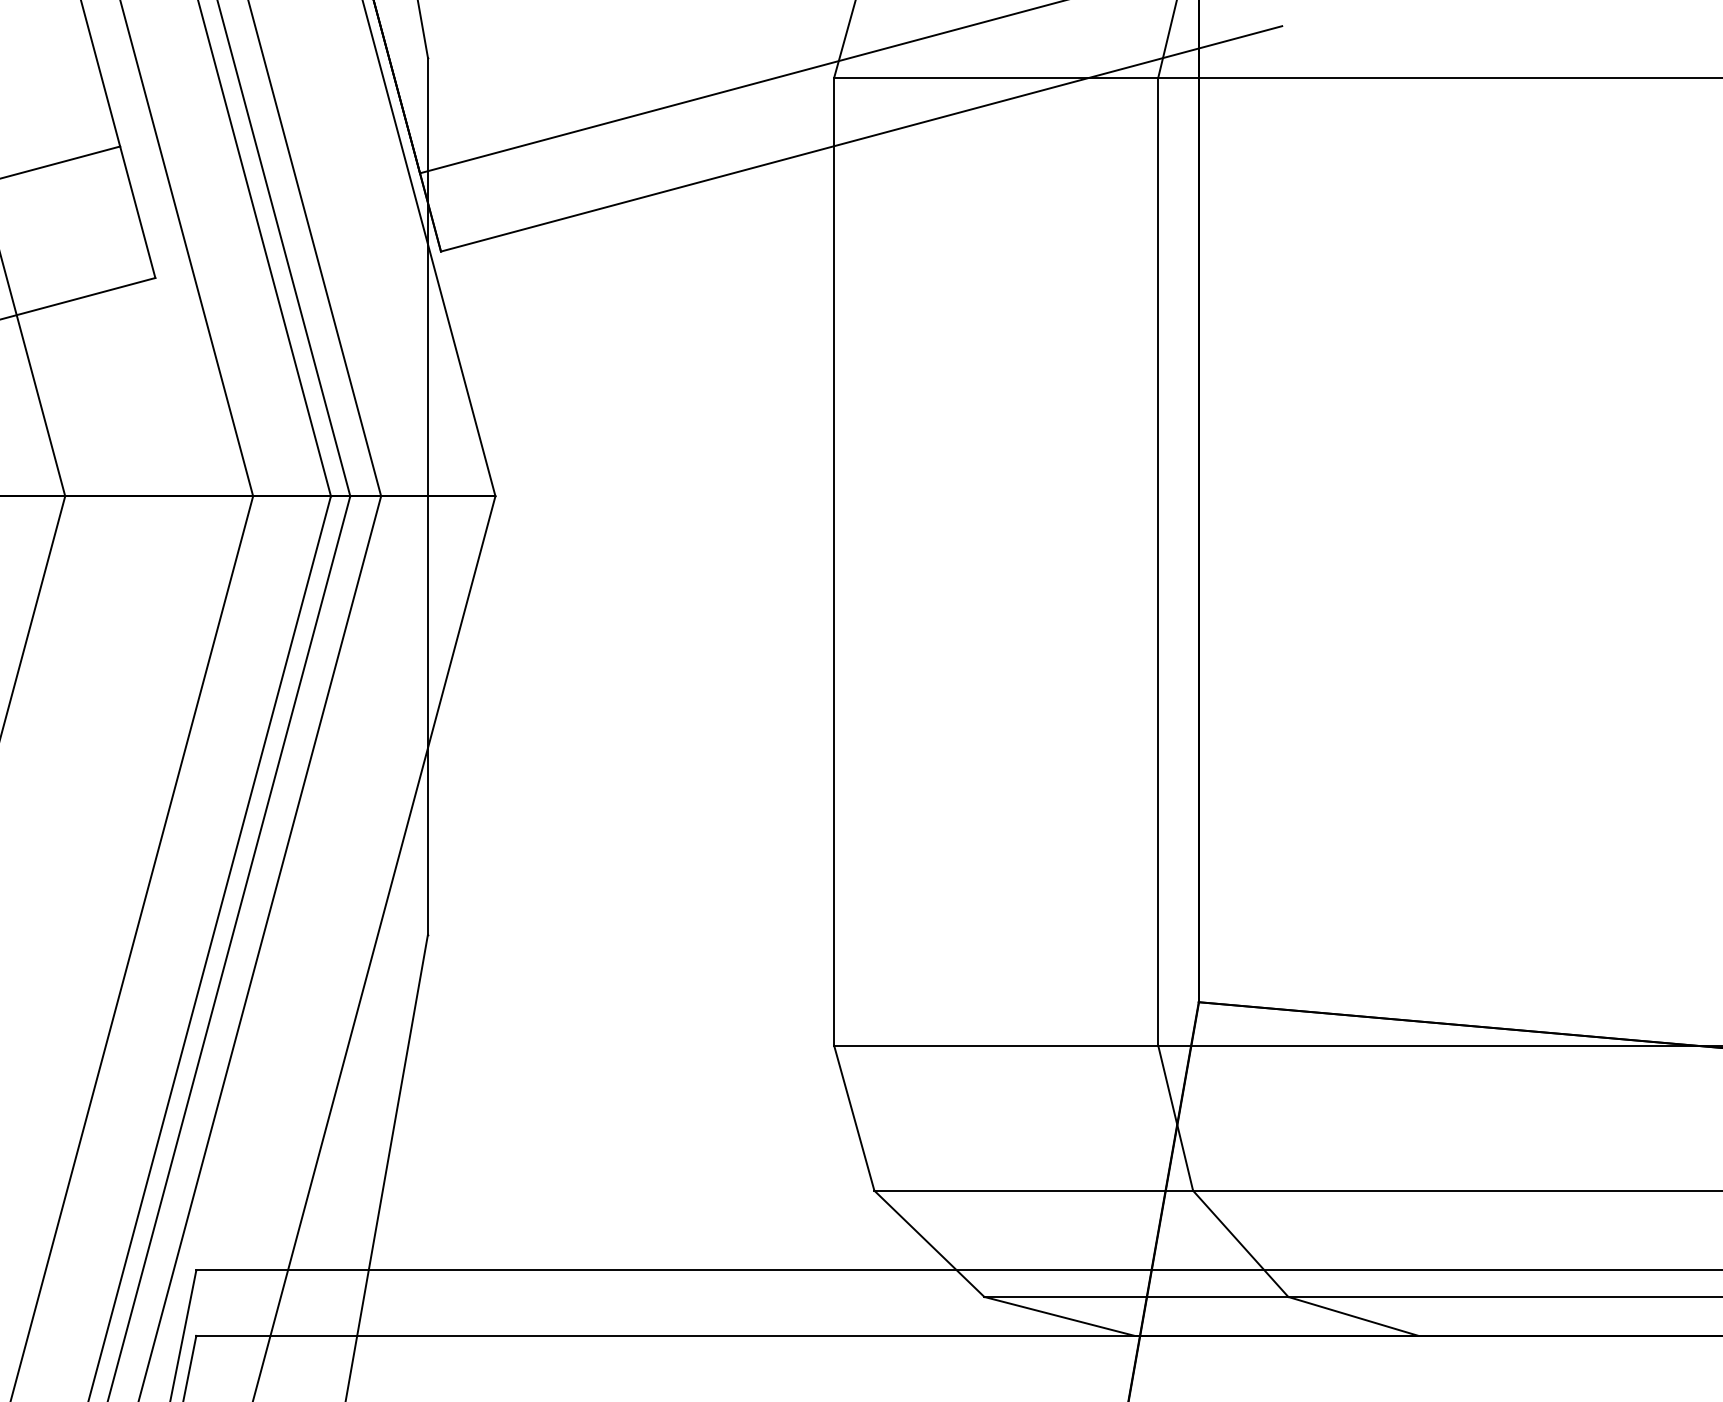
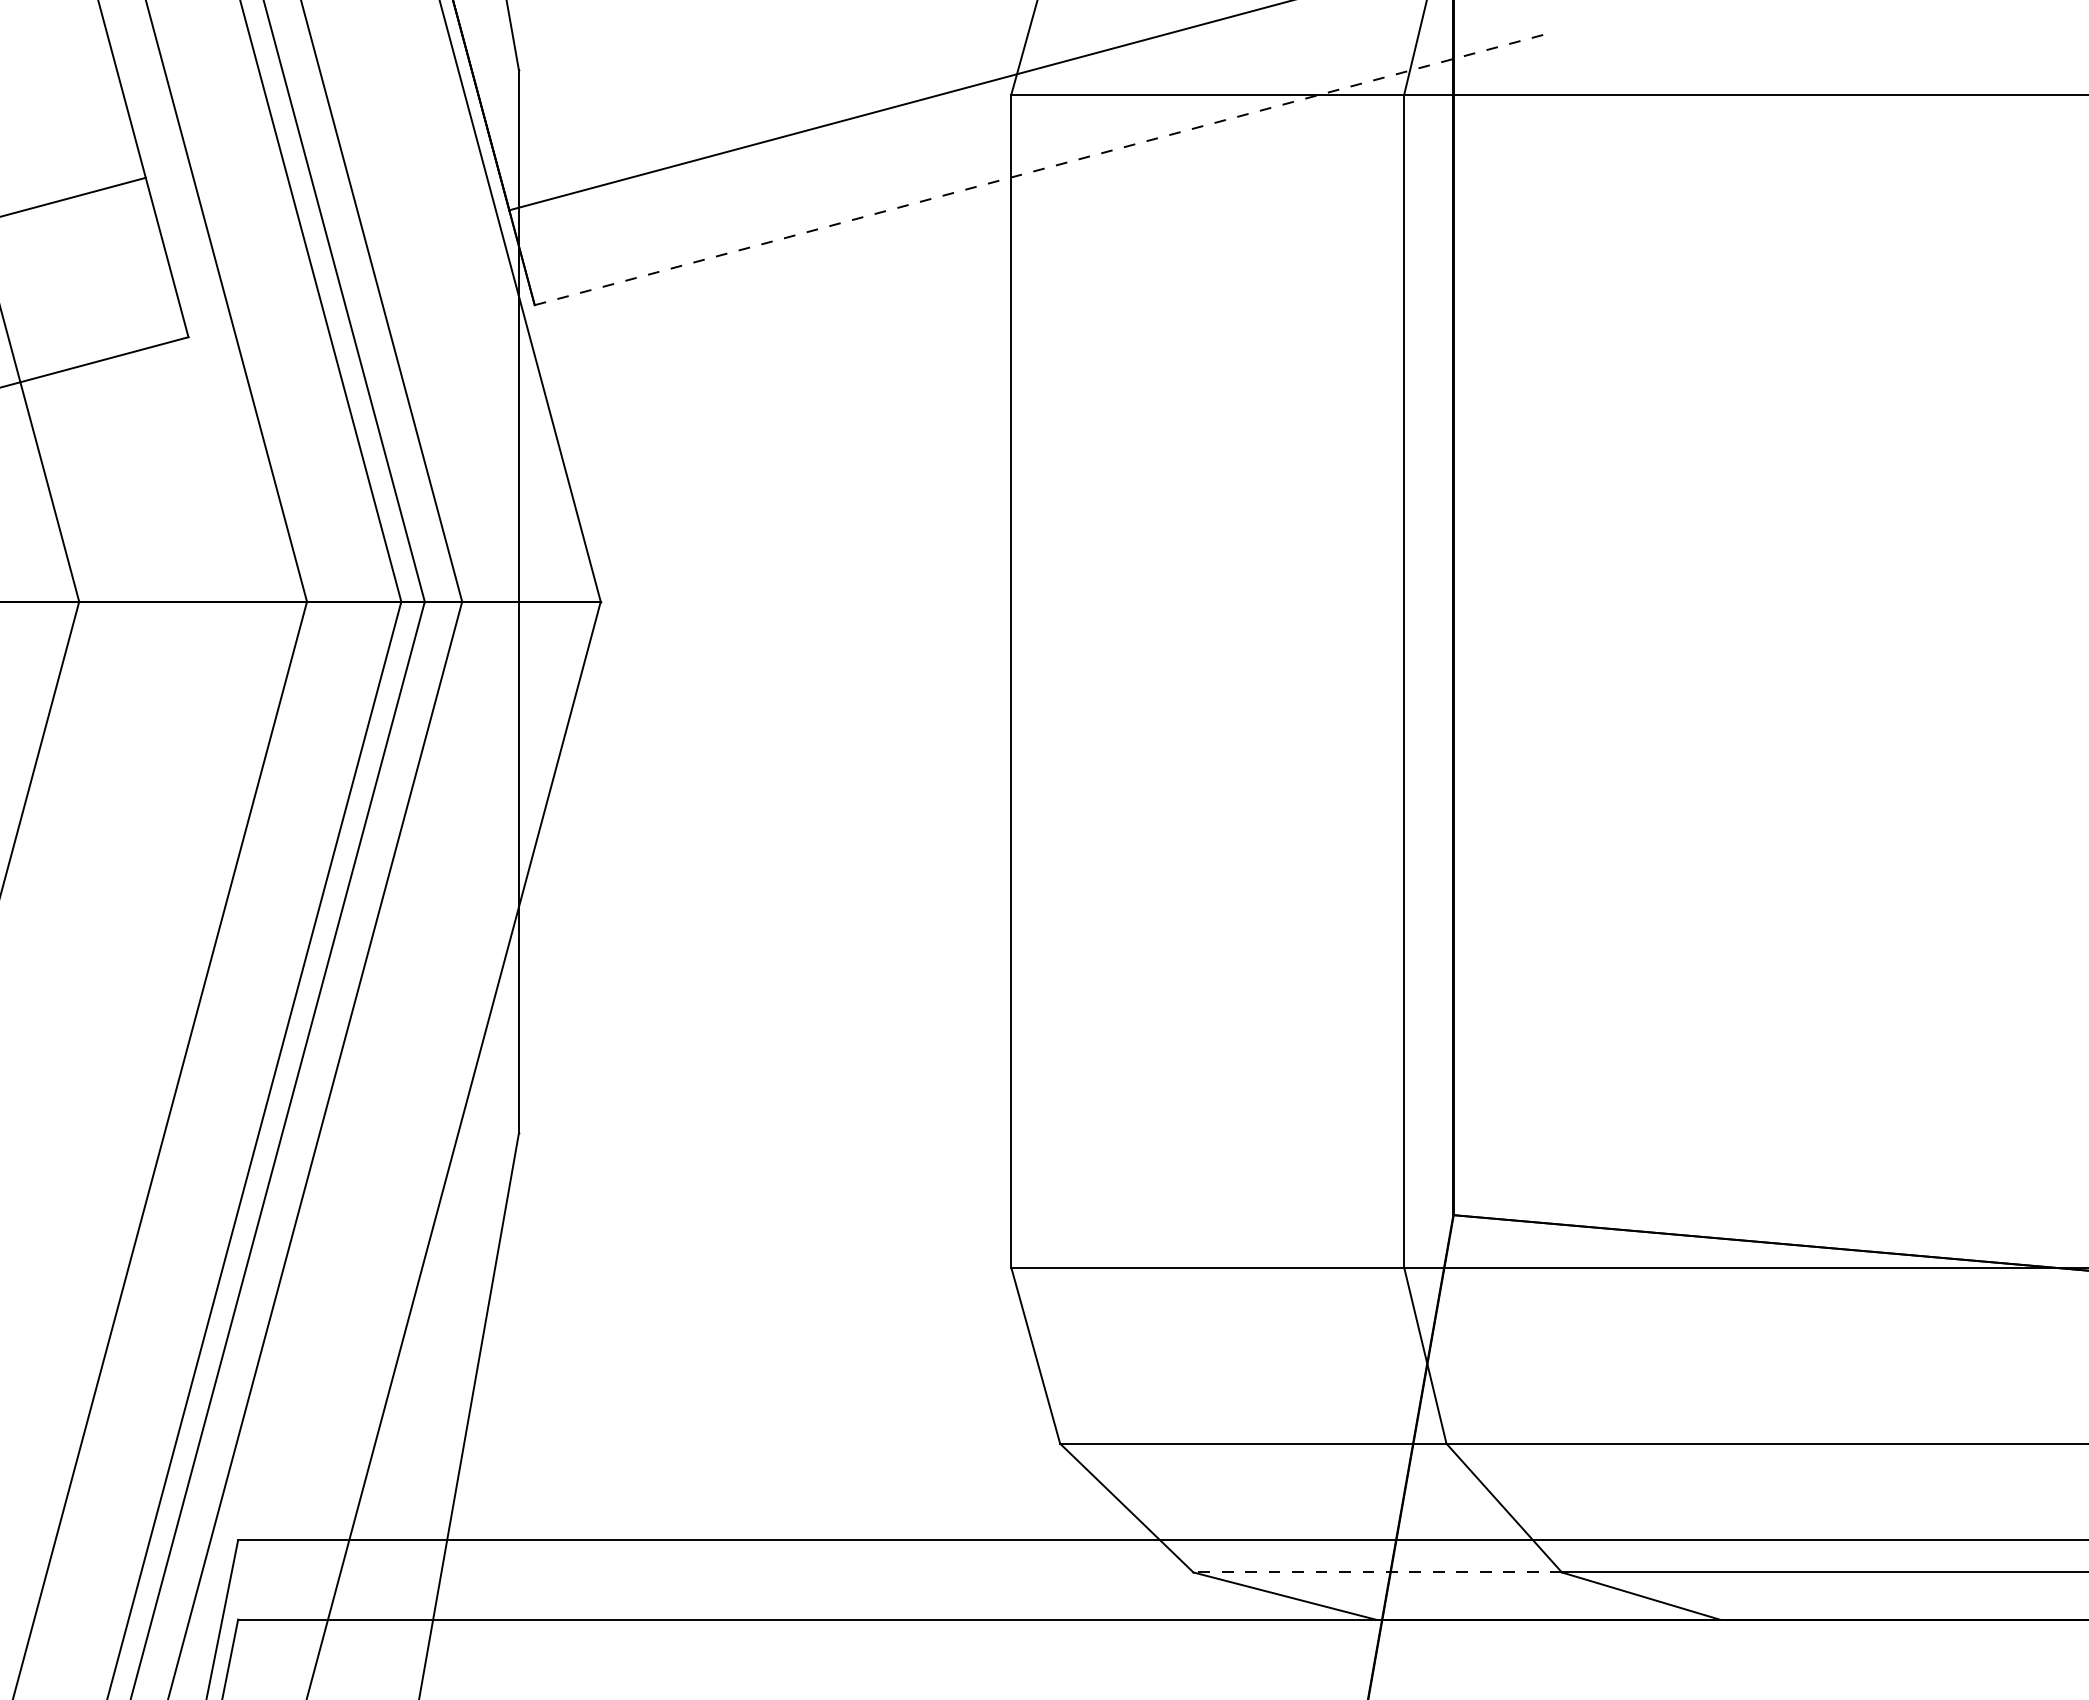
line: (861, 138) -> (1044, 168), solid -> dashed
line: (1136, 1296) -> (1377, 1572), solid -> dashed

